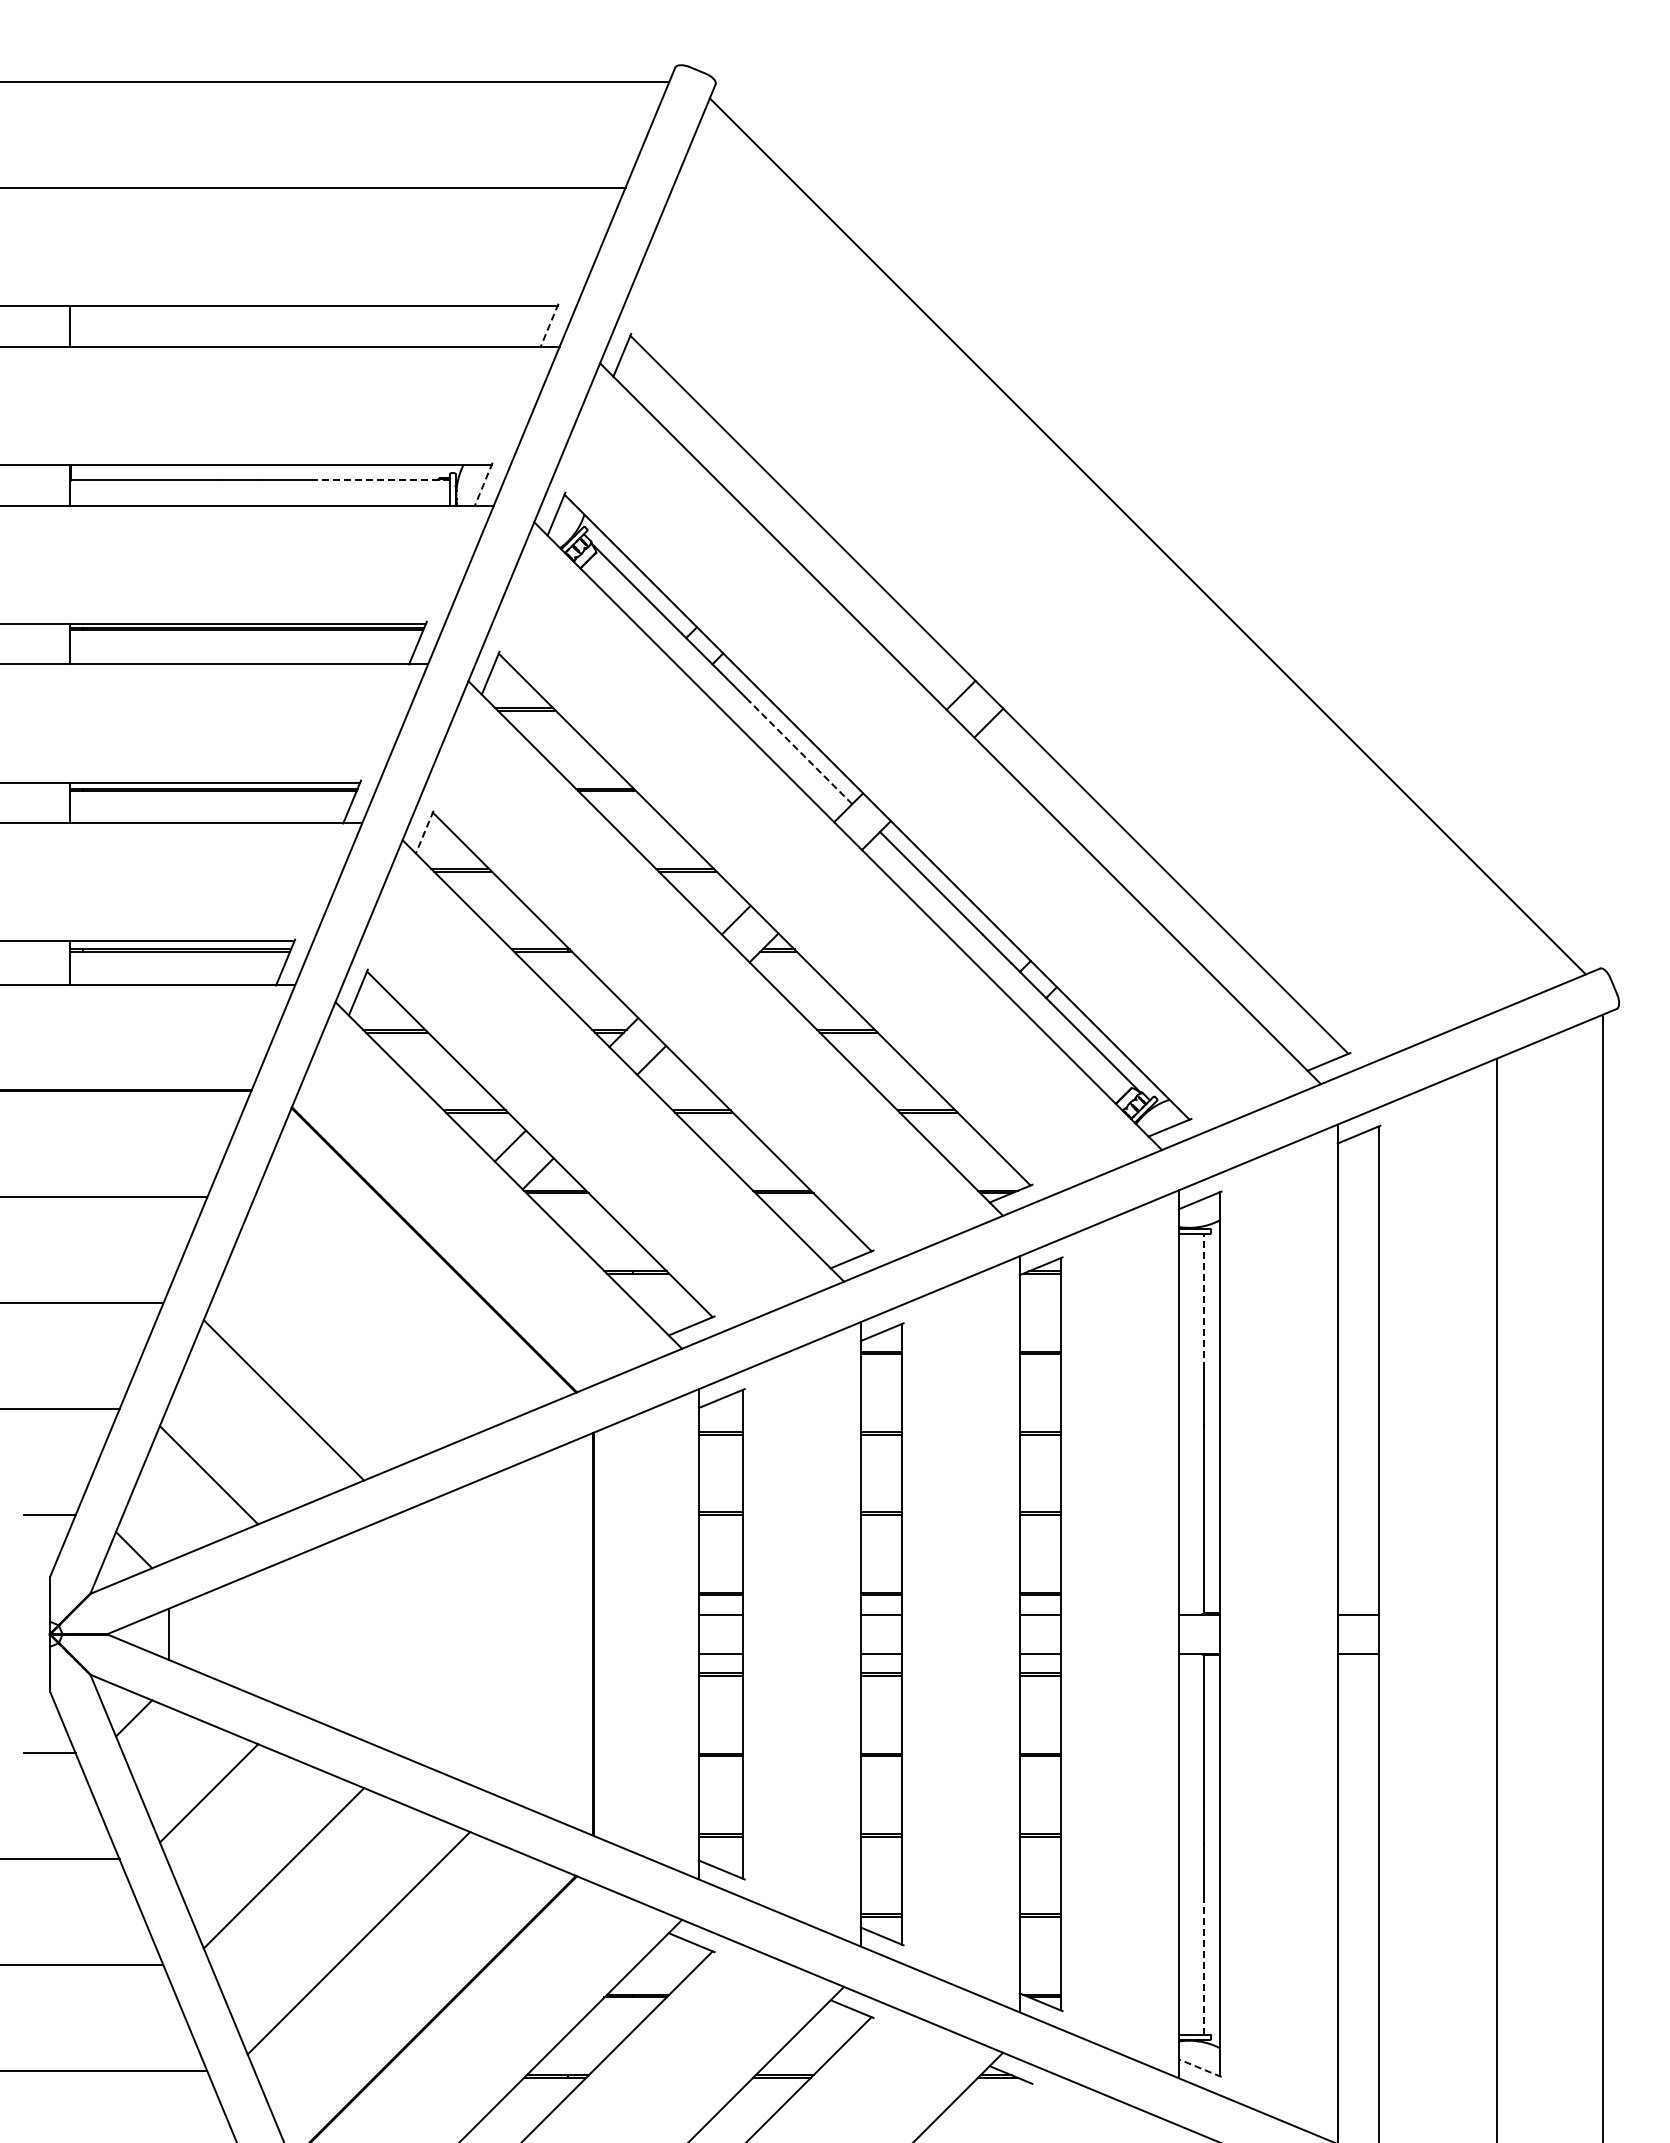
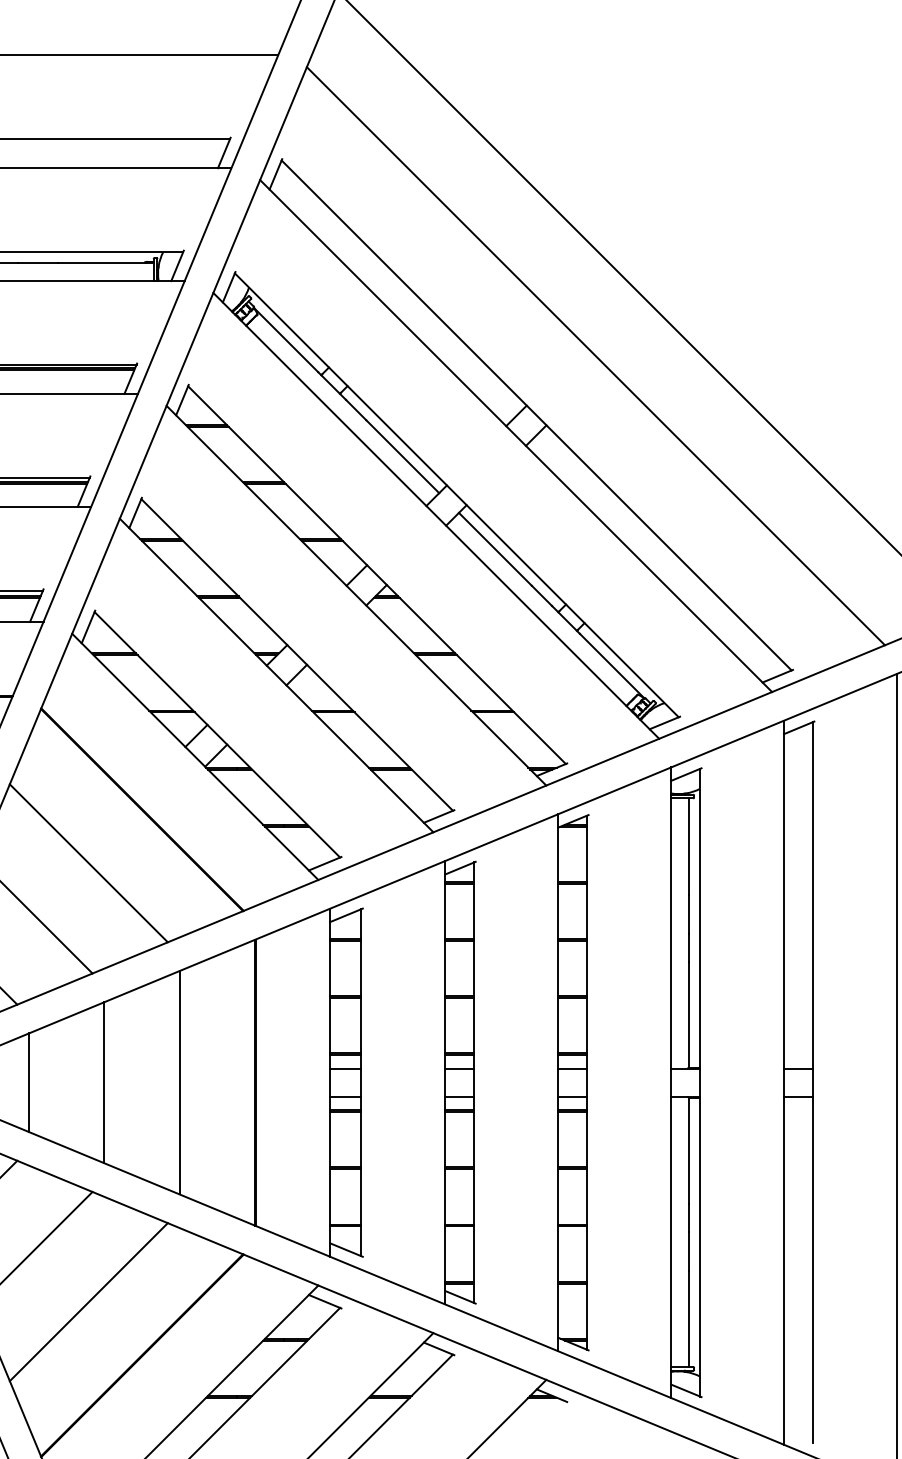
line: (549, 325) -> (224, 153), dashed -> solid
line: (382, 480) -> (105, 263), dashed -> solid
line: (483, 484) -> (177, 266), dashed -> solid
line: (1072, 611) -> (595, 356), added
line: (800, 752) -> (402, 456), dashed -> solid
line: (424, 832) -> (135, 513), dashed -> solid
line: (1204, 1301) -> (689, 846), dashed -> solid
line: (358, 1325) -> (88, 863), added
line: (274, 1633) -> (28, 1082), added
line: (380, 1633) -> (104, 1082), added
line: (486, 1633) -> (179, 1082), added
line: (1204, 1966) -> (689, 1318), dashed -> solid
line: (1199, 2067) -> (685, 1390), dashed -> solid

